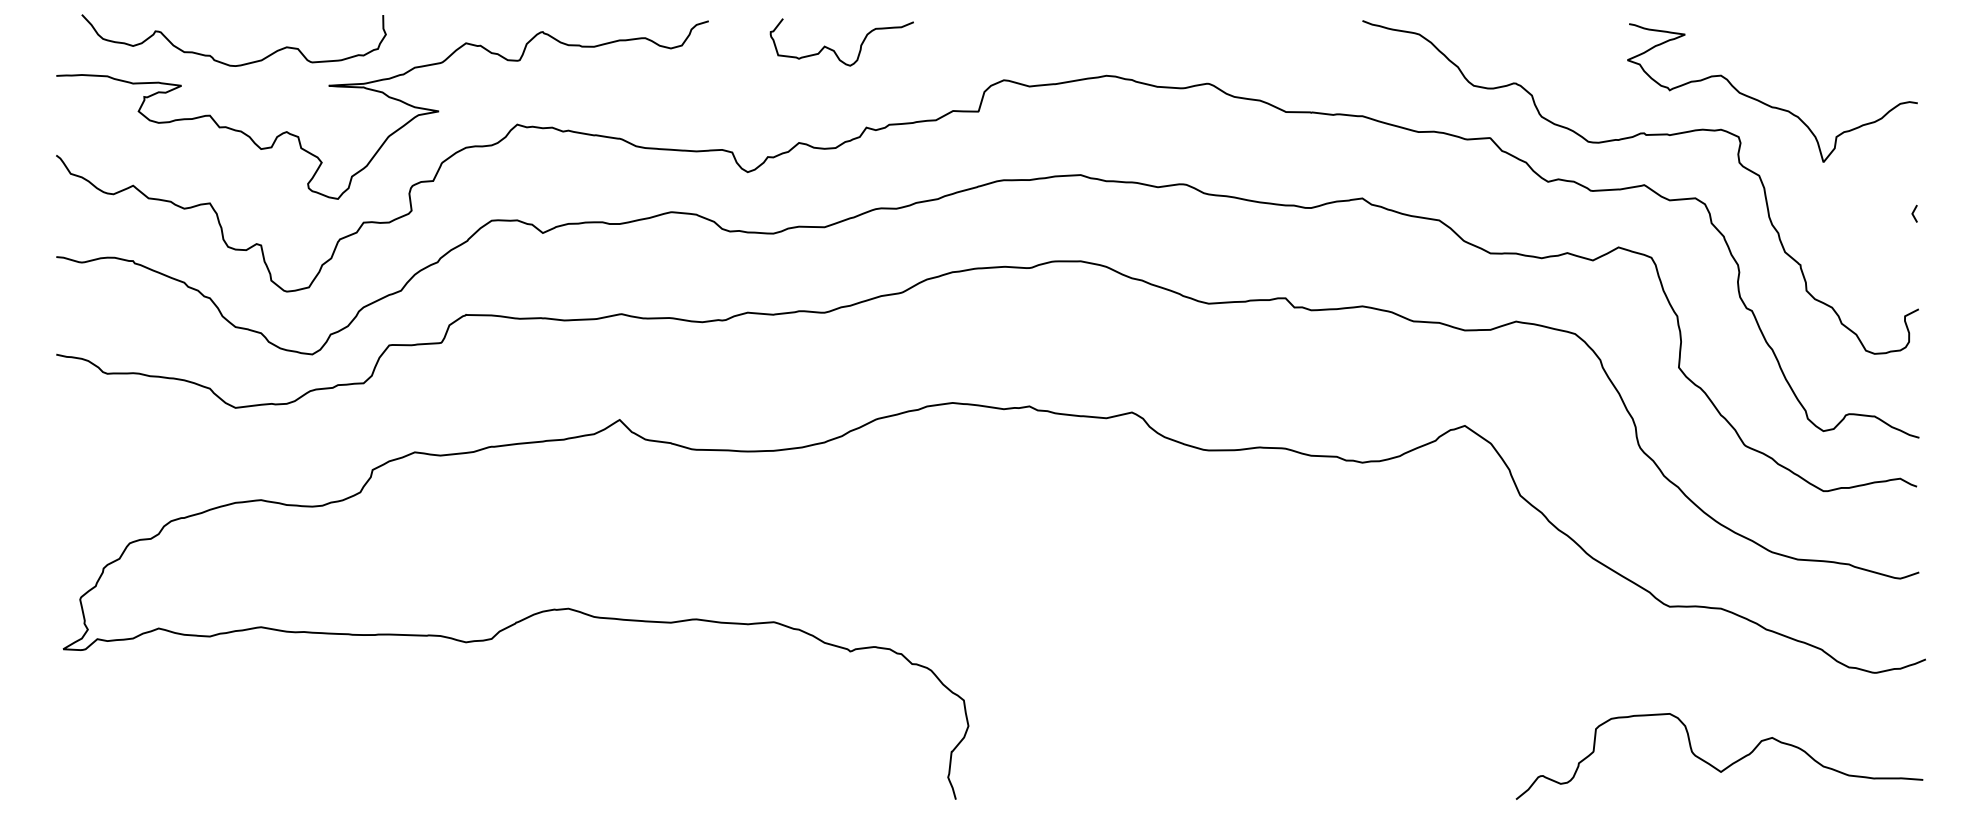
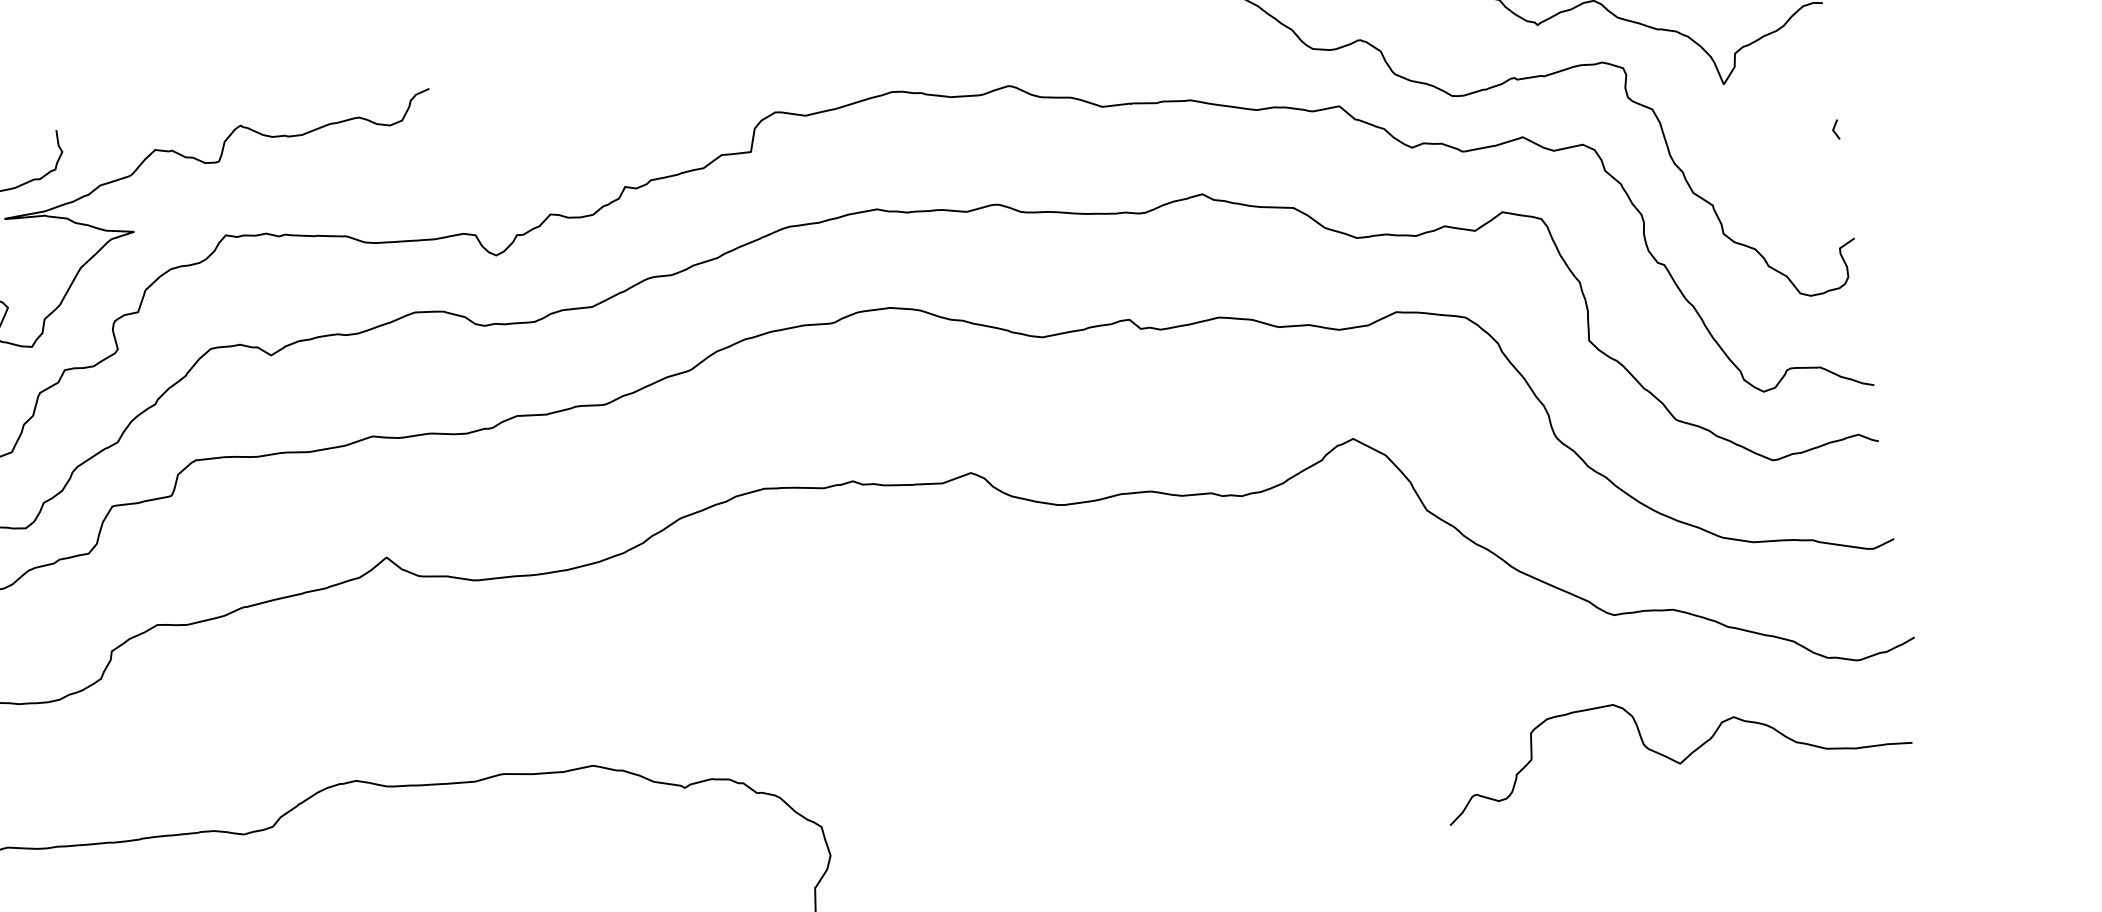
curve: (833, 49) -> (575, 102), removed
curve: (1713, 765) -> (1670, 757), moved

